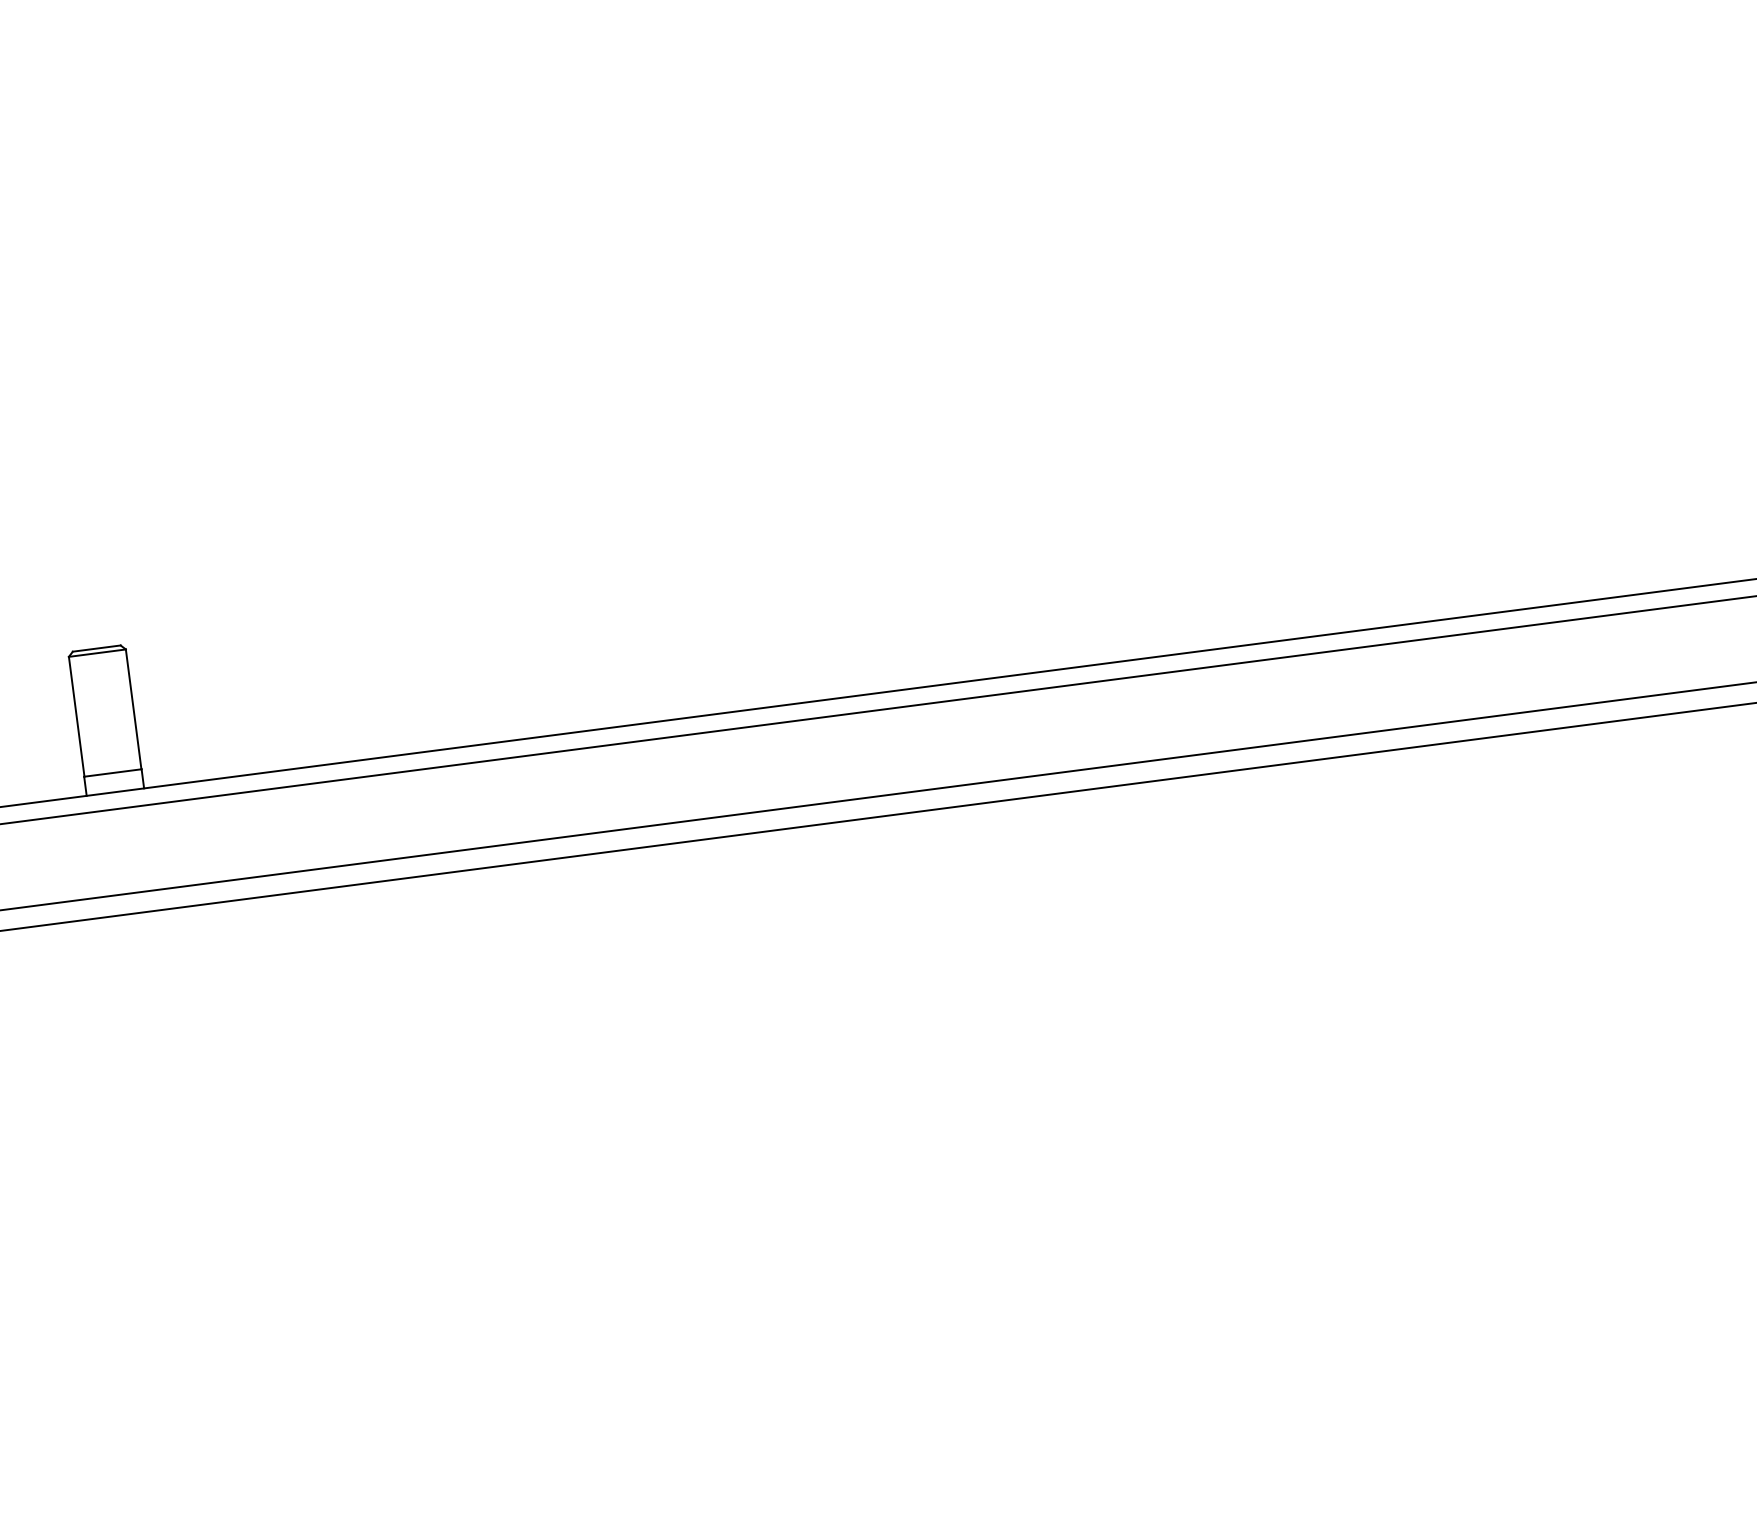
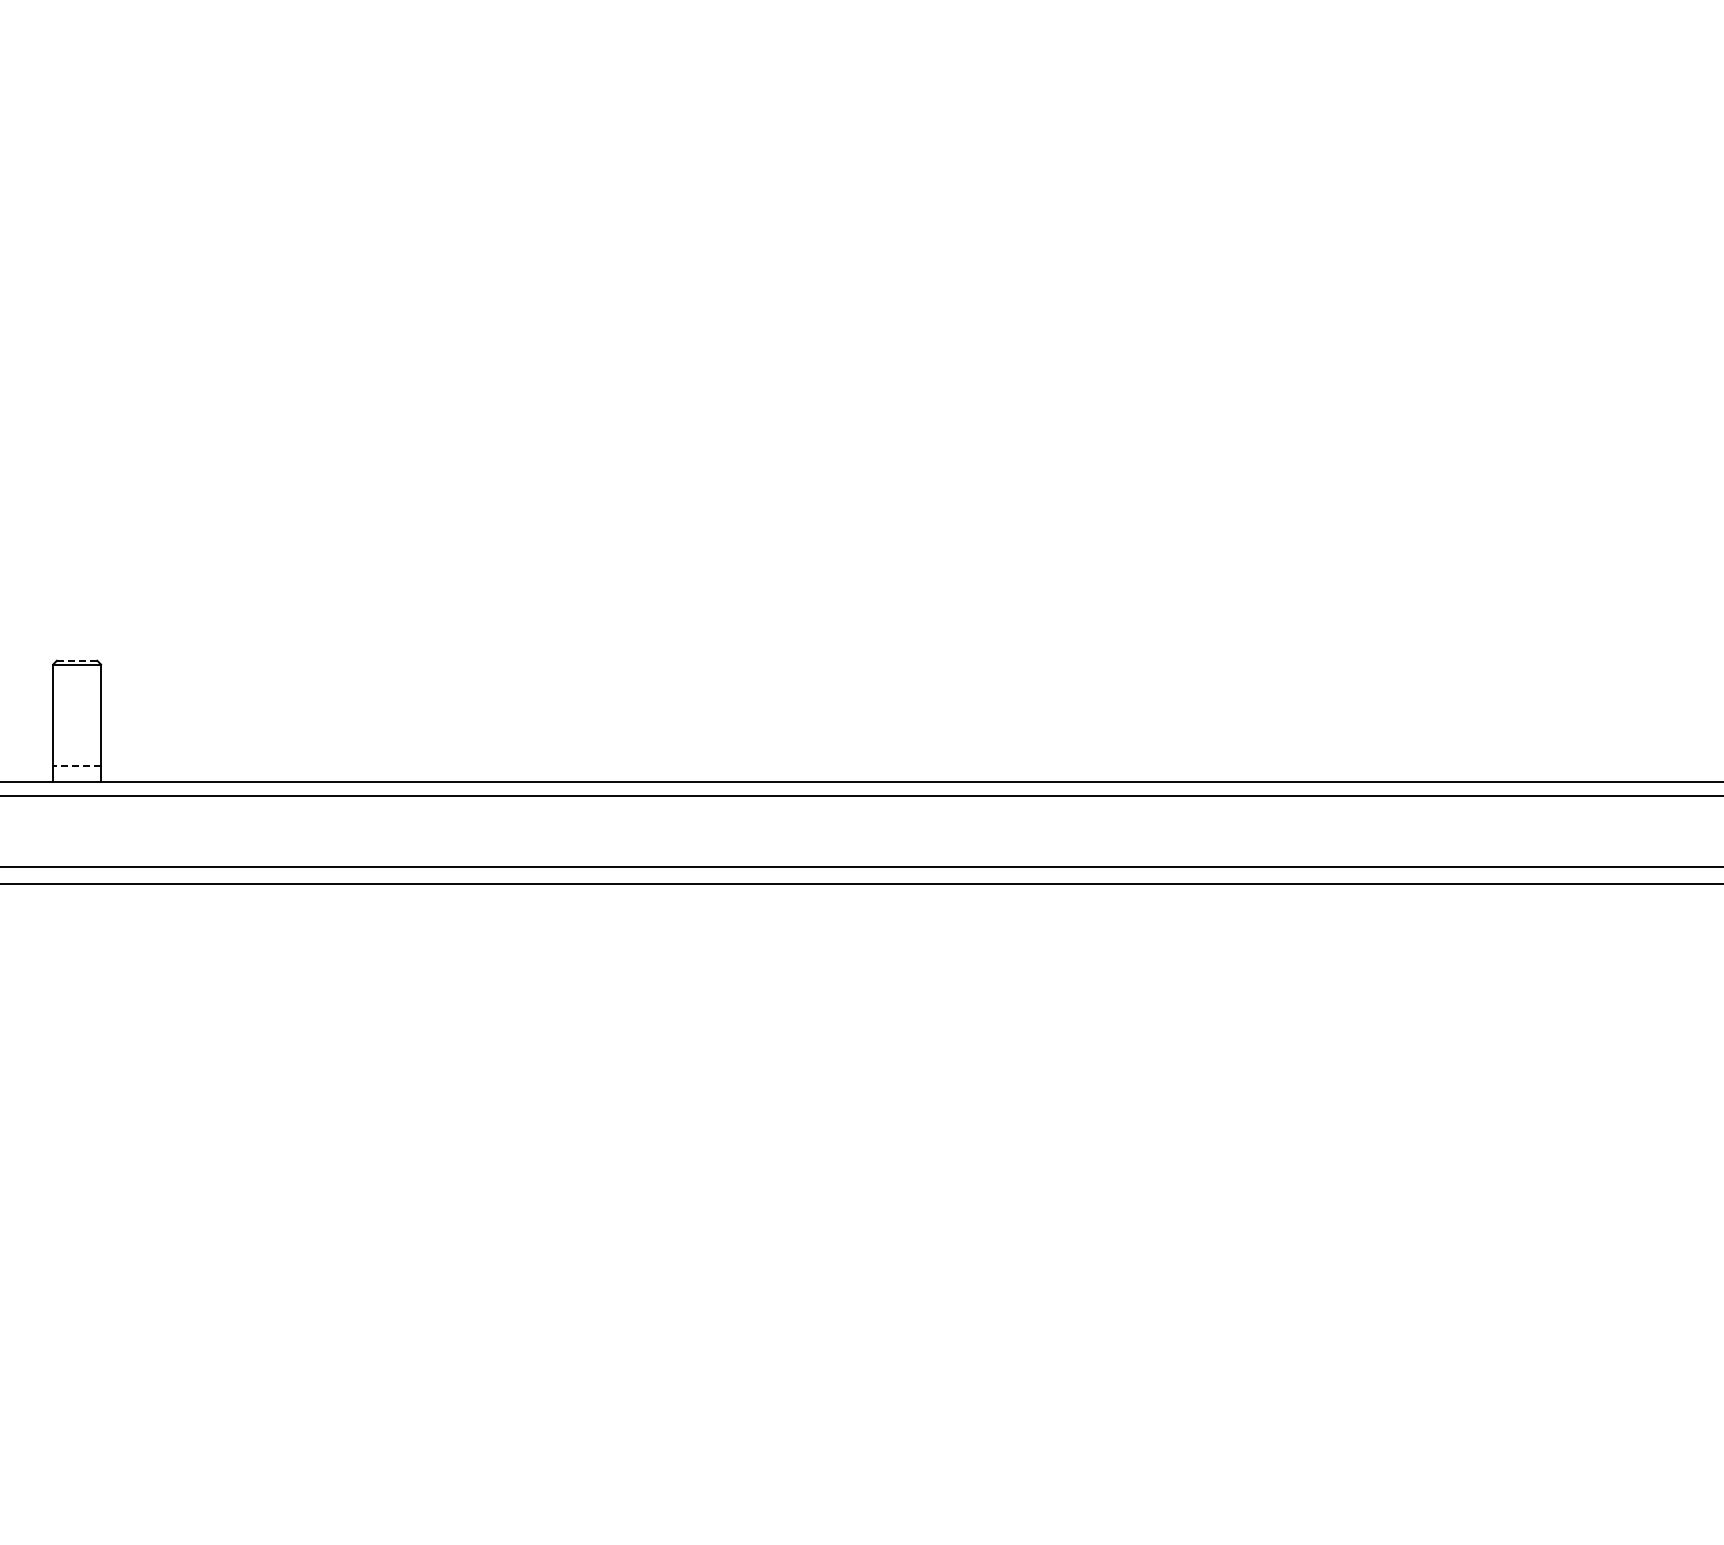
line: (97, 648) -> (77, 660), solid -> dashed
line: (112, 773) -> (76, 765), solid -> dashed

